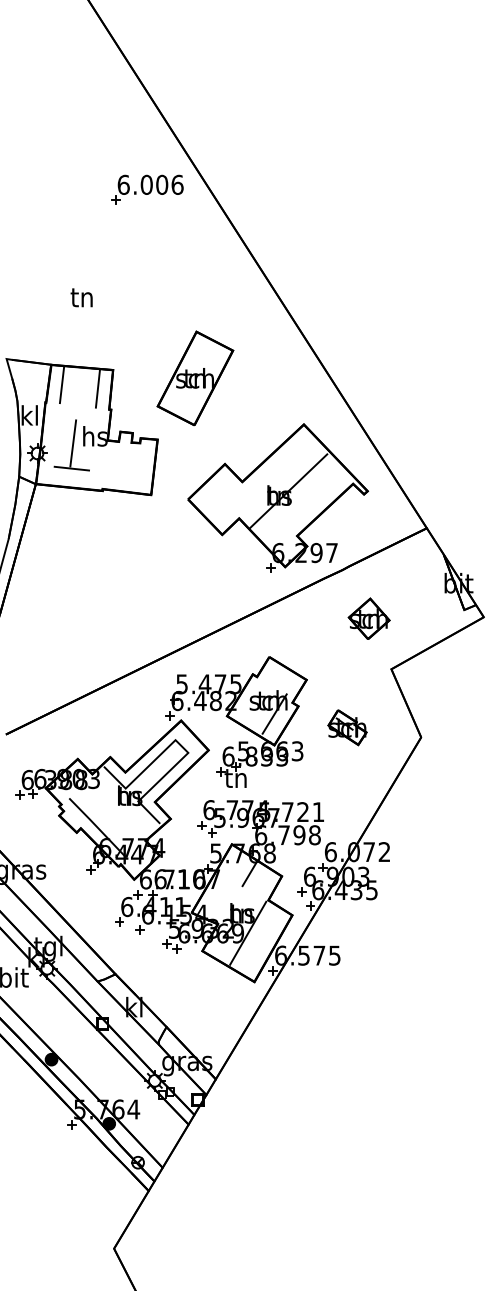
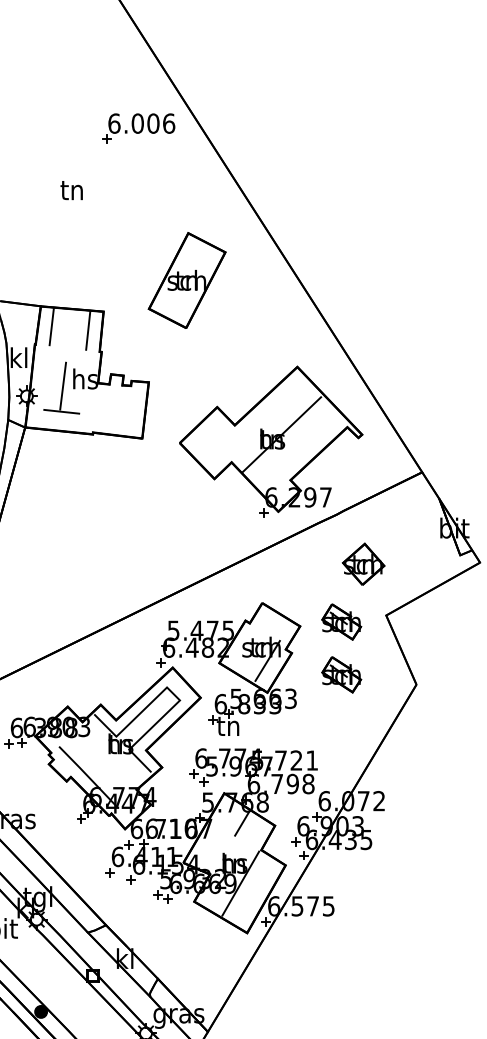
text: (81, 297) -> (71, 190), moved
part: (195, 378) -> (187, 280), moved
part: (347, 675) -> (341, 621), added

